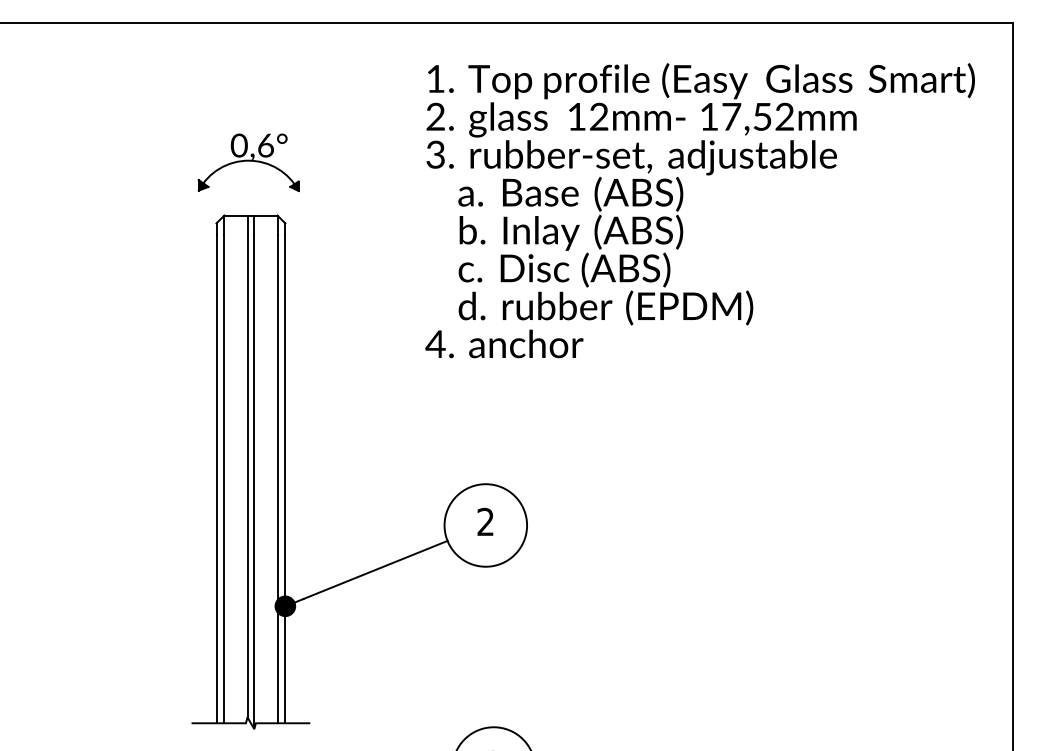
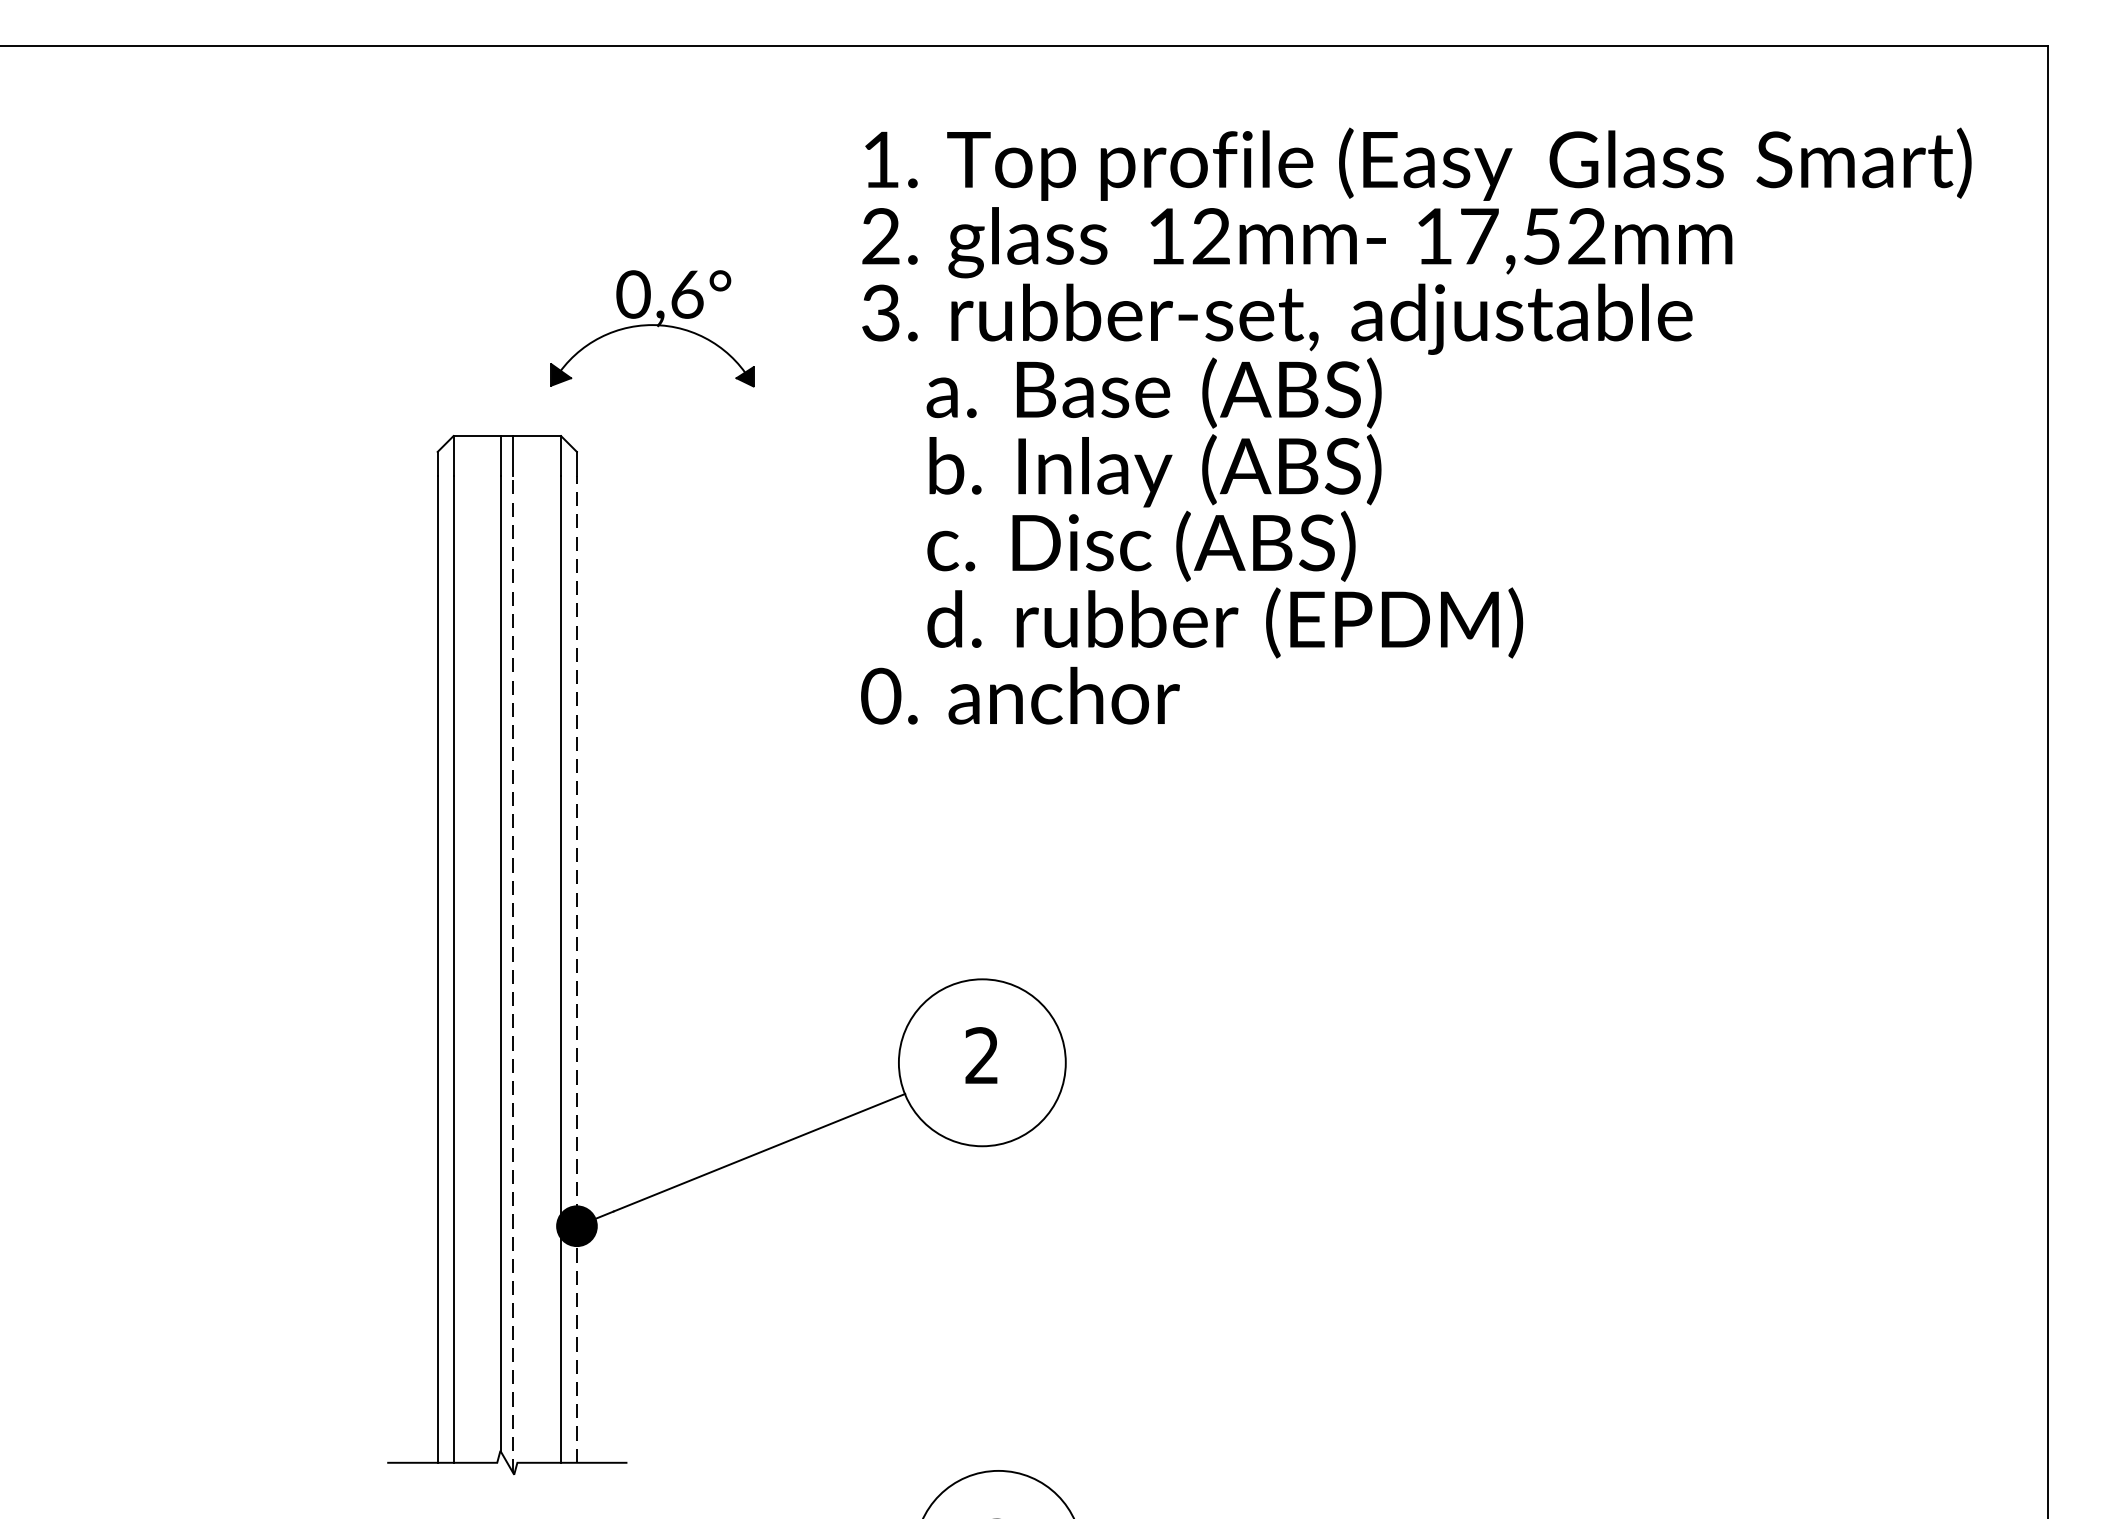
part: (248, 162) -> (652, 328), moved
text: (435, 344) -> (880, 696), 4. -> 0.
line: (285, 478) -> (577, 967), solid -> dashed
line: (253, 481) -> (512, 973), solid -> dashed

